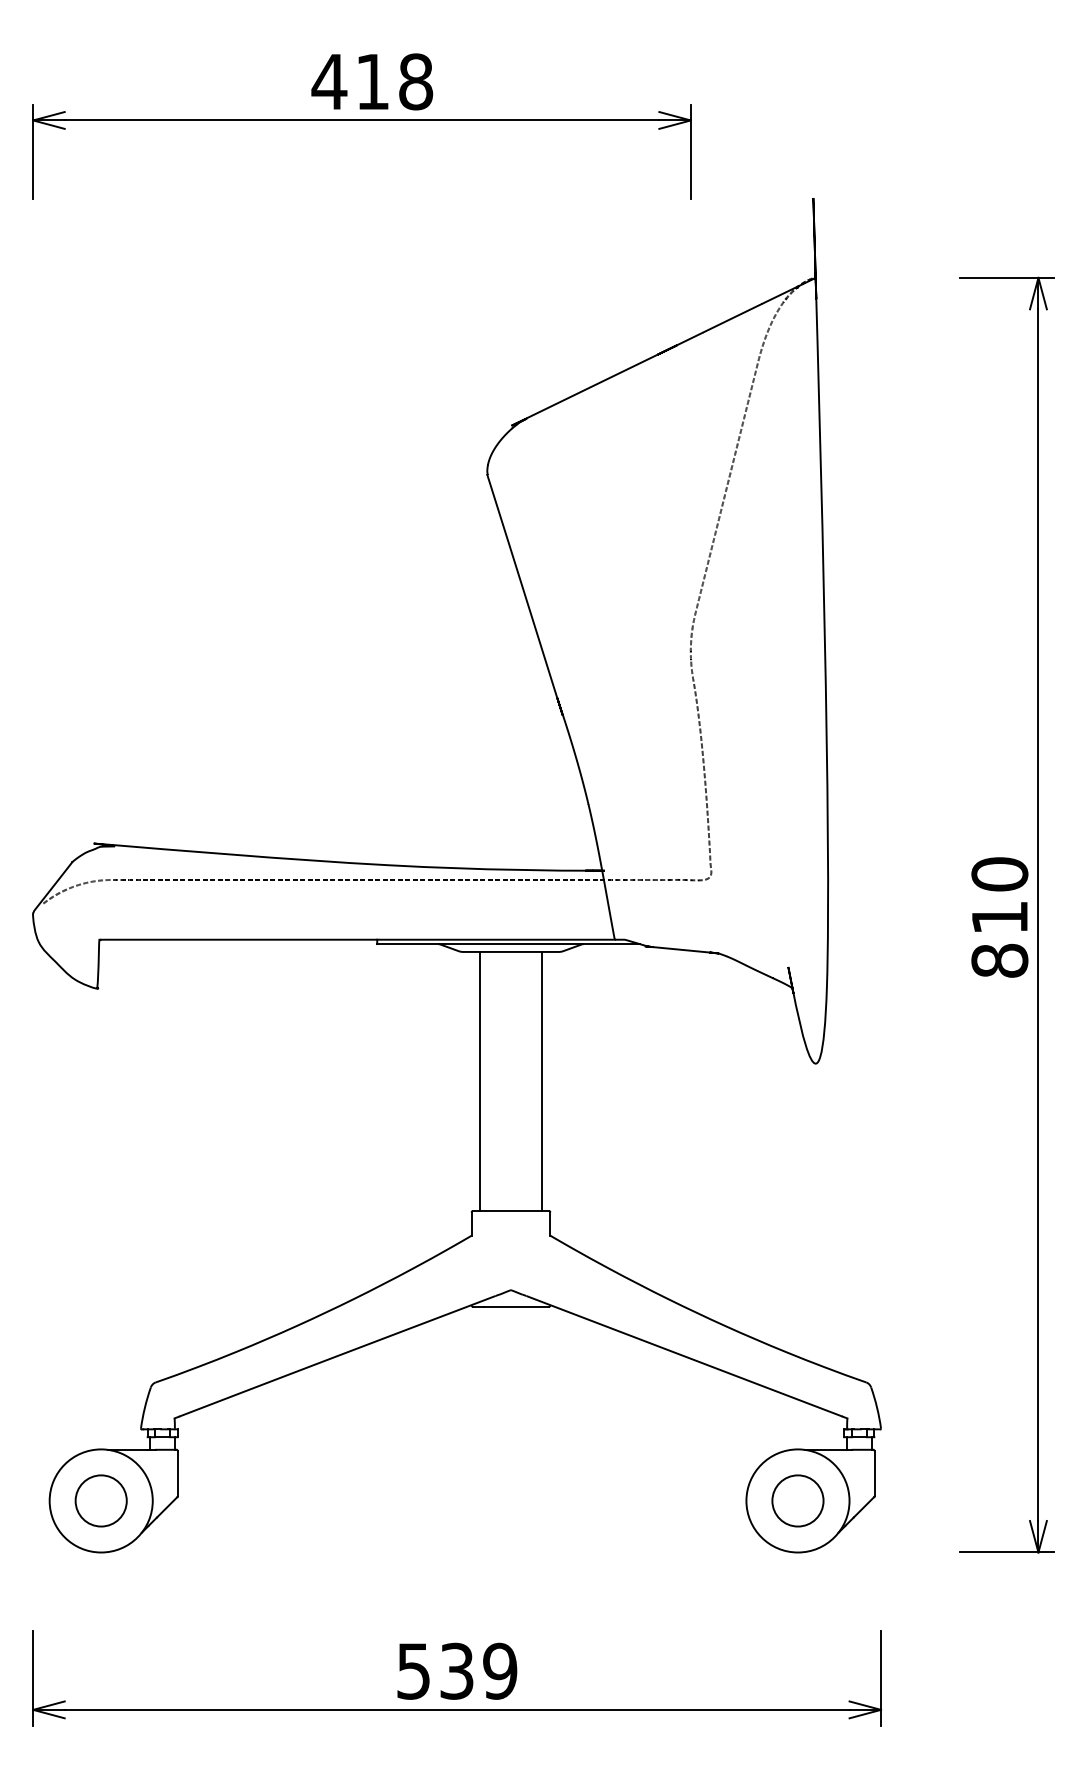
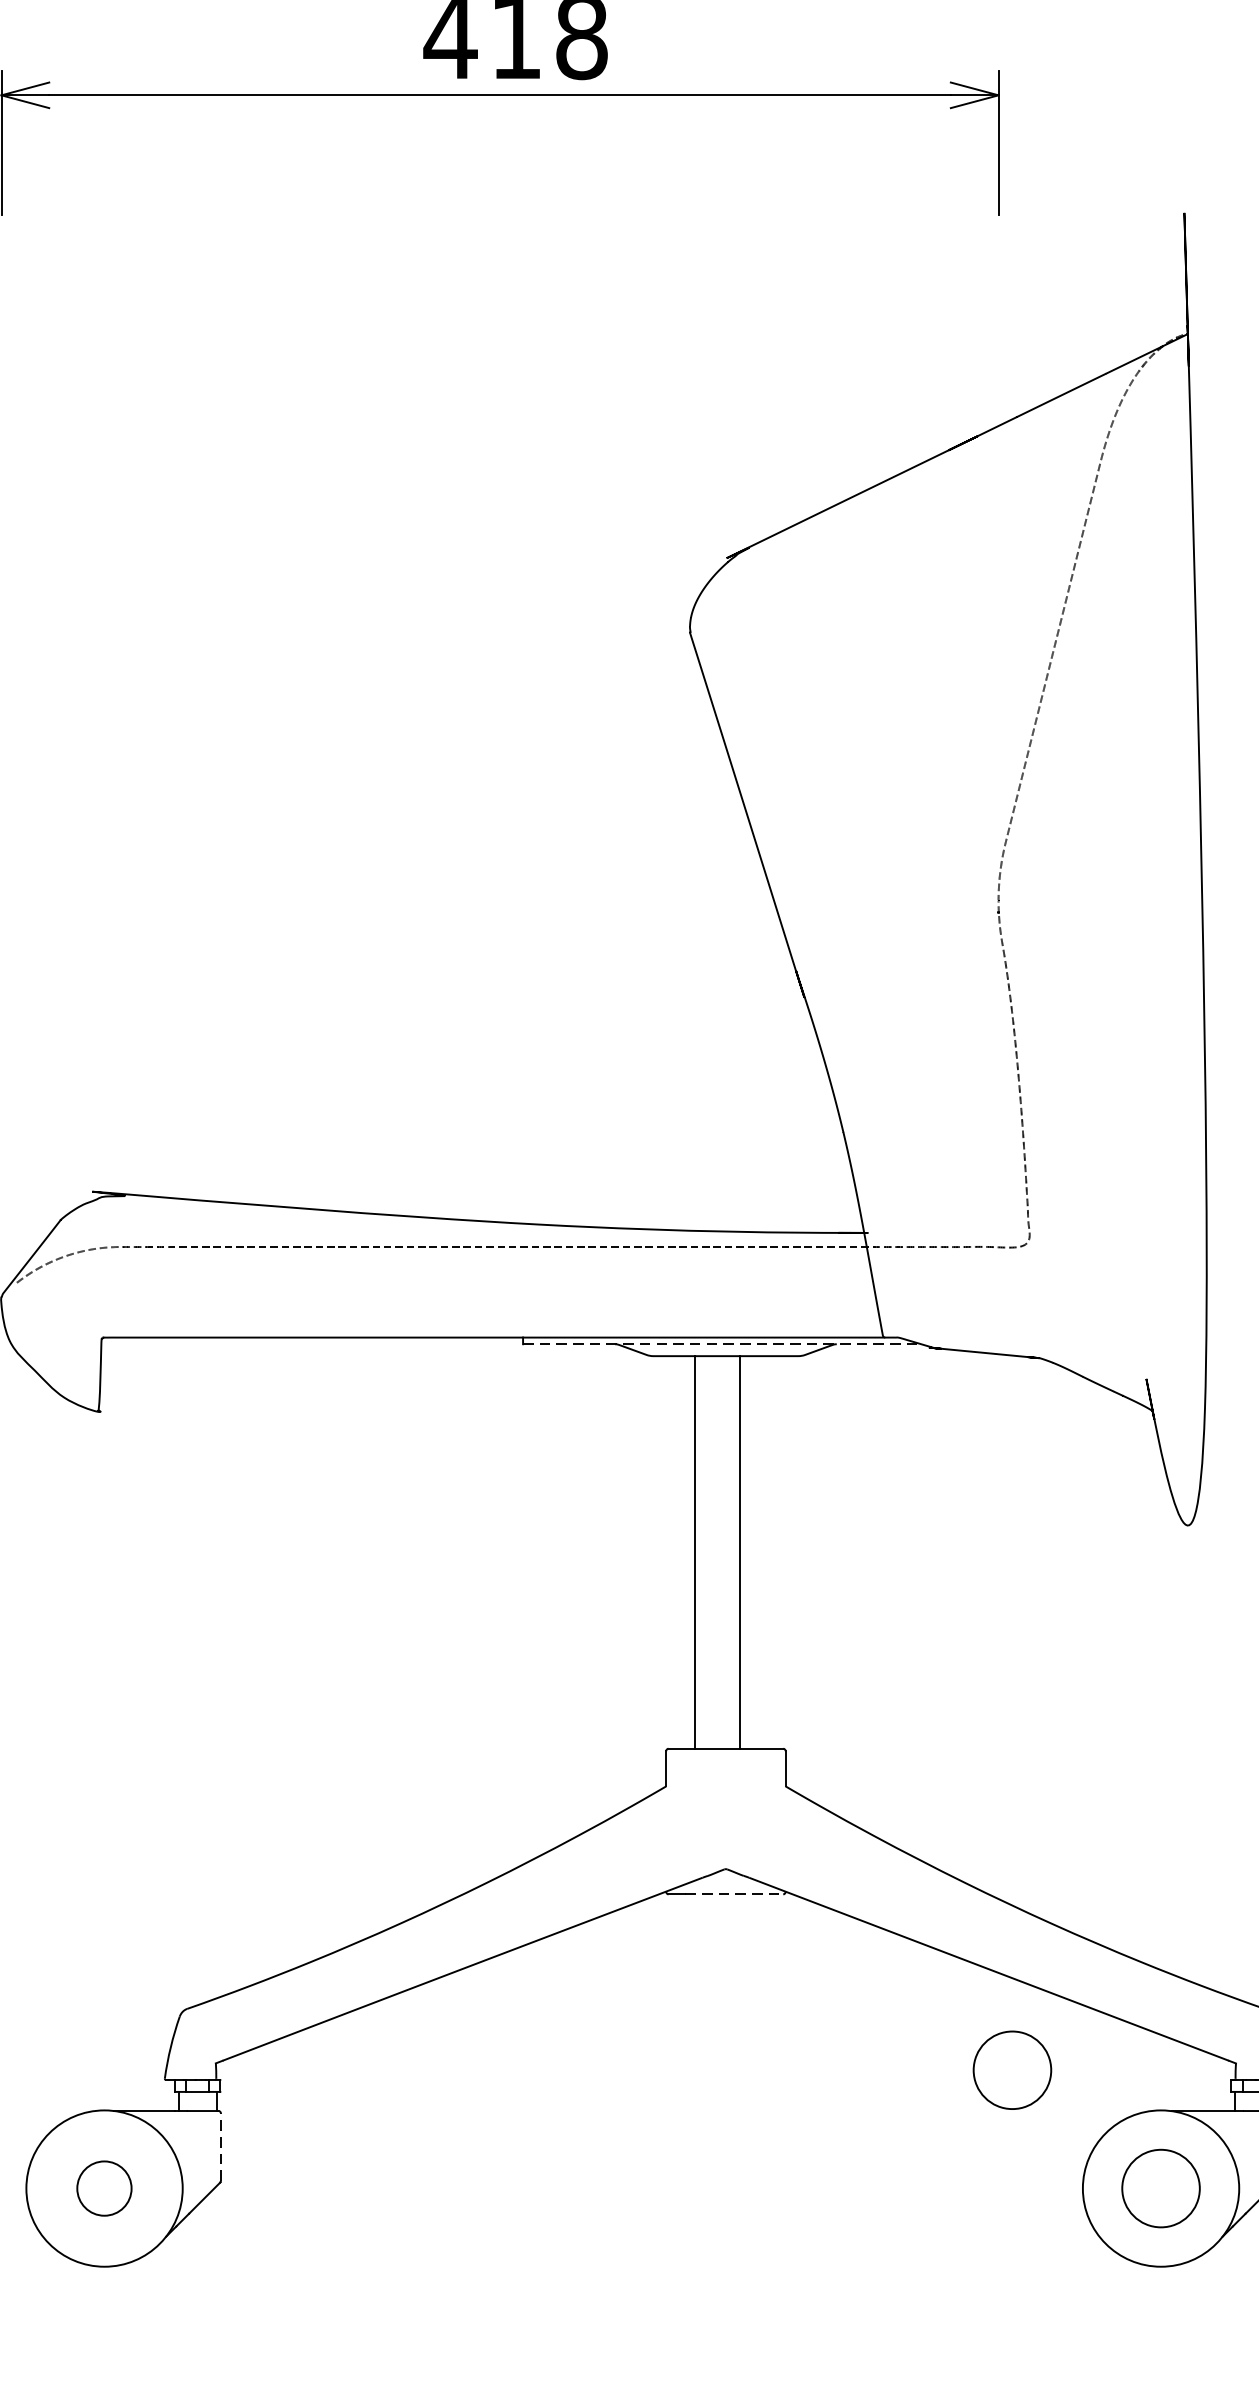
line: (509, 944) -> (723, 1344), solid -> dashed
line: (479, 1080) -> (740, 1551), moved
line: (542, 1080) -> (694, 1551), moved
line: (517, 1306) -> (735, 1893), solid -> dashed
circle: (699, 1422) -> (1011, 2069), added
line: (177, 1473) -> (220, 2146), solid -> dashed
circle: (100, 1500) -> (103, 2187), size x0.7

